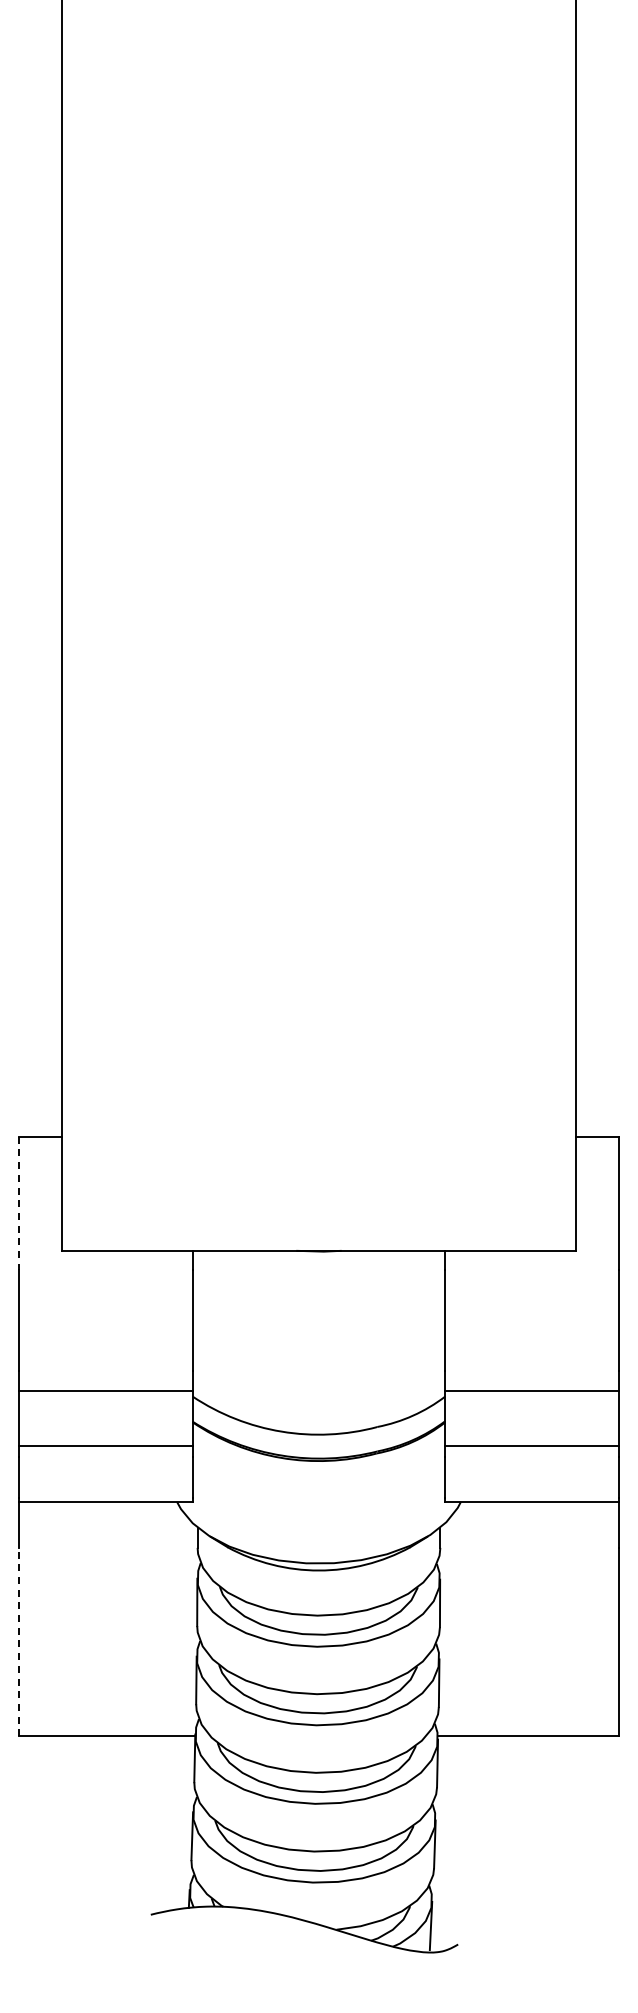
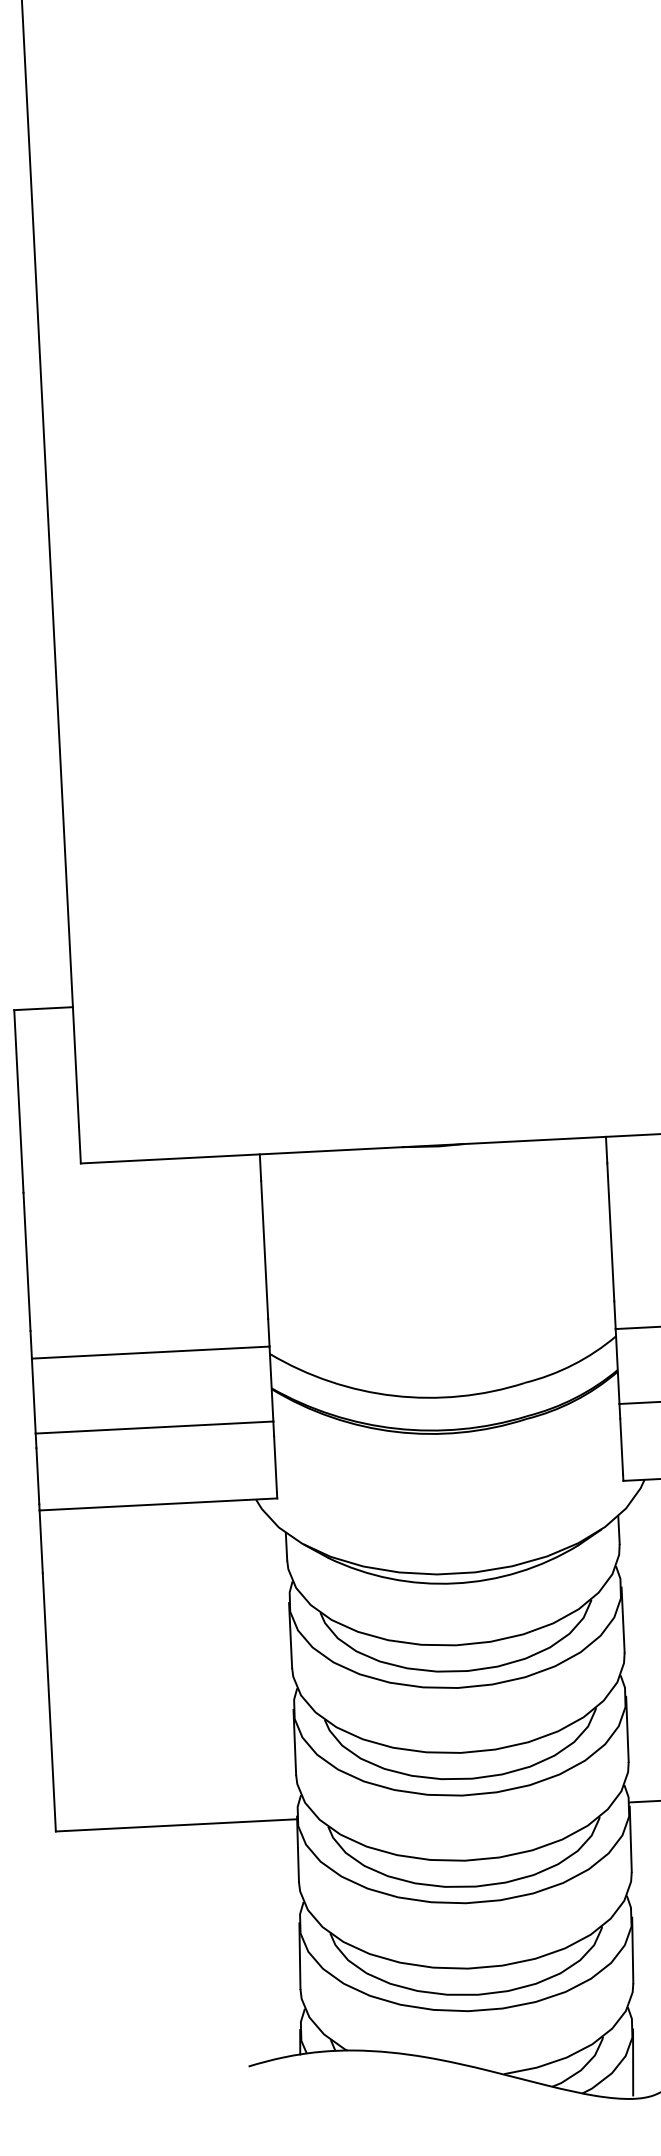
line: (19, 1203) -> (19, 1101), dashed -> solid
line: (19, 1641) -> (49, 1701), dashed -> solid

